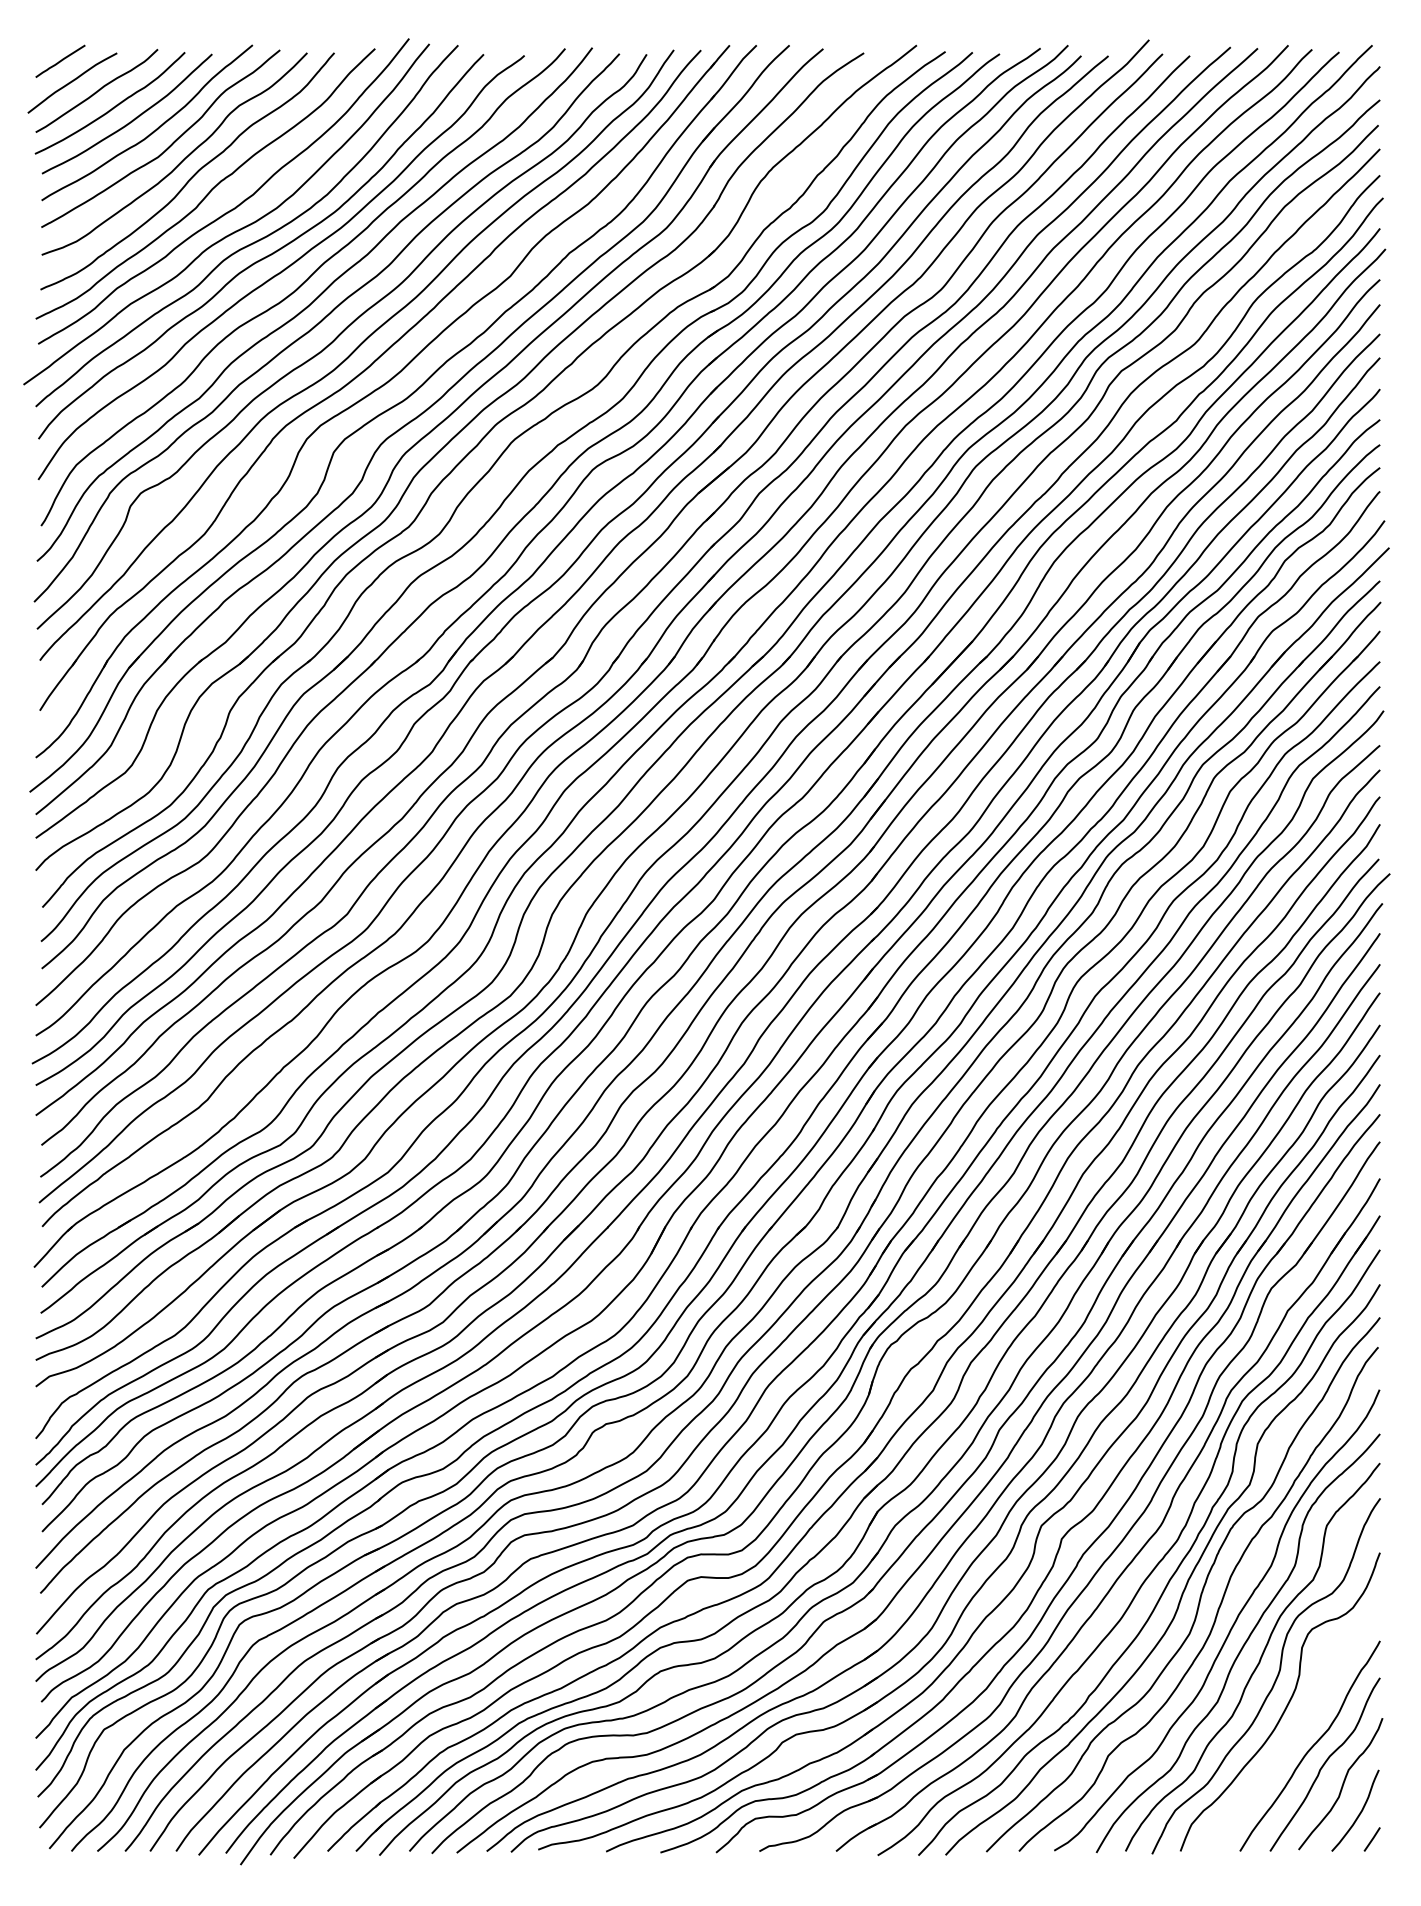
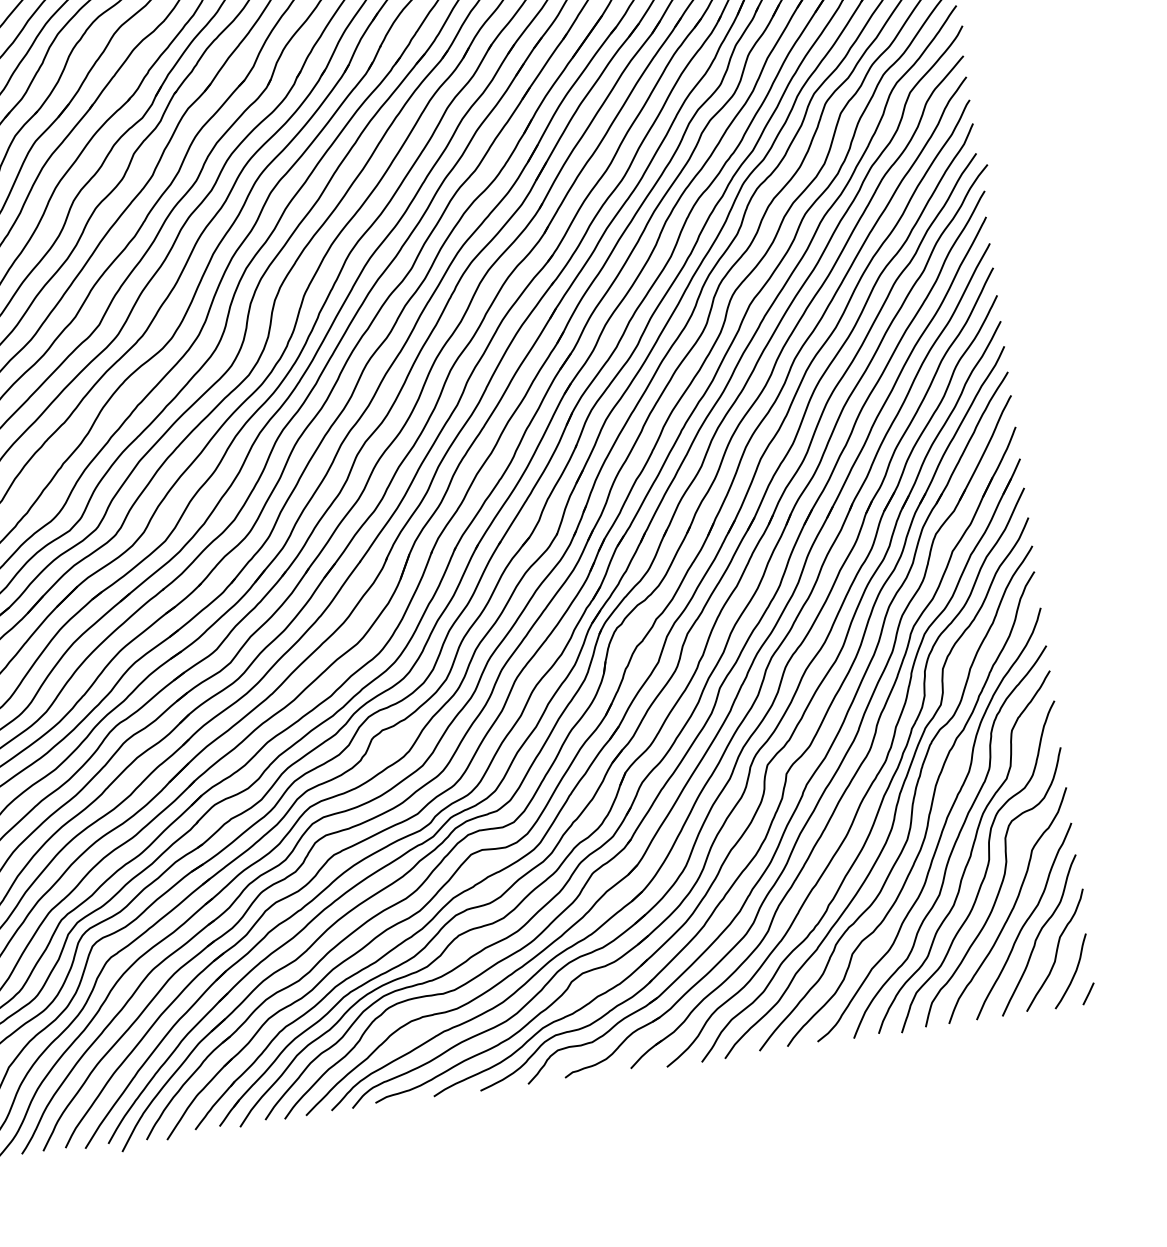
curve: (1299, 1727) -> (1012, 906), added

